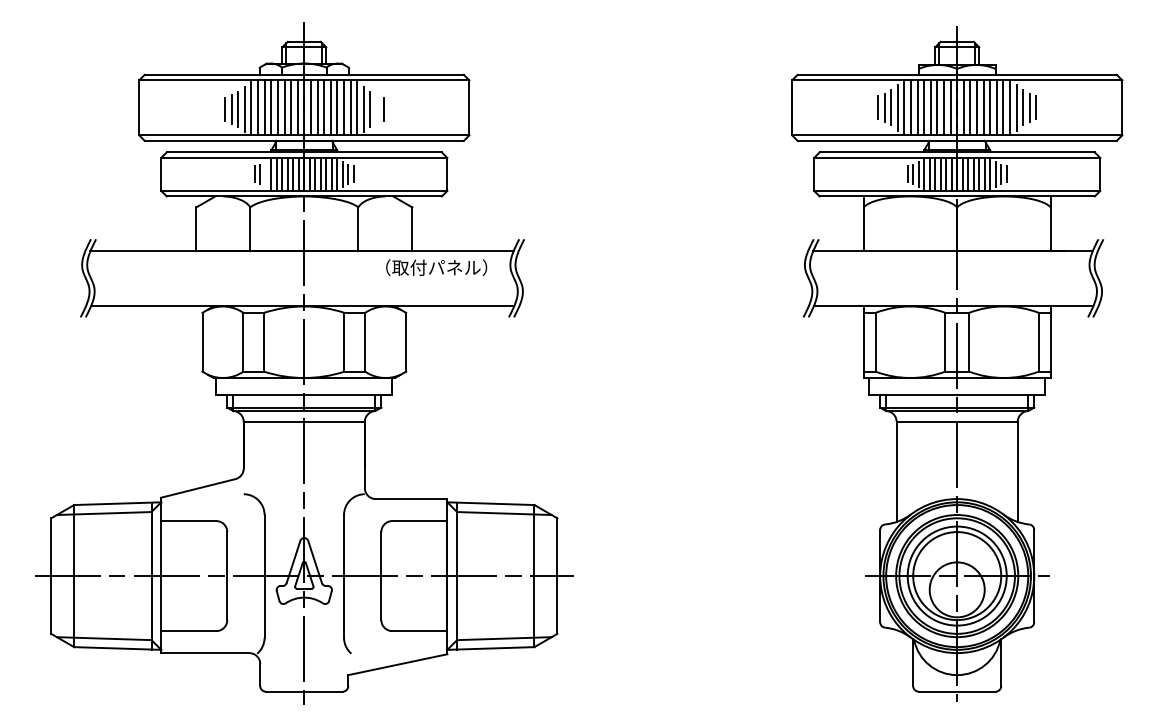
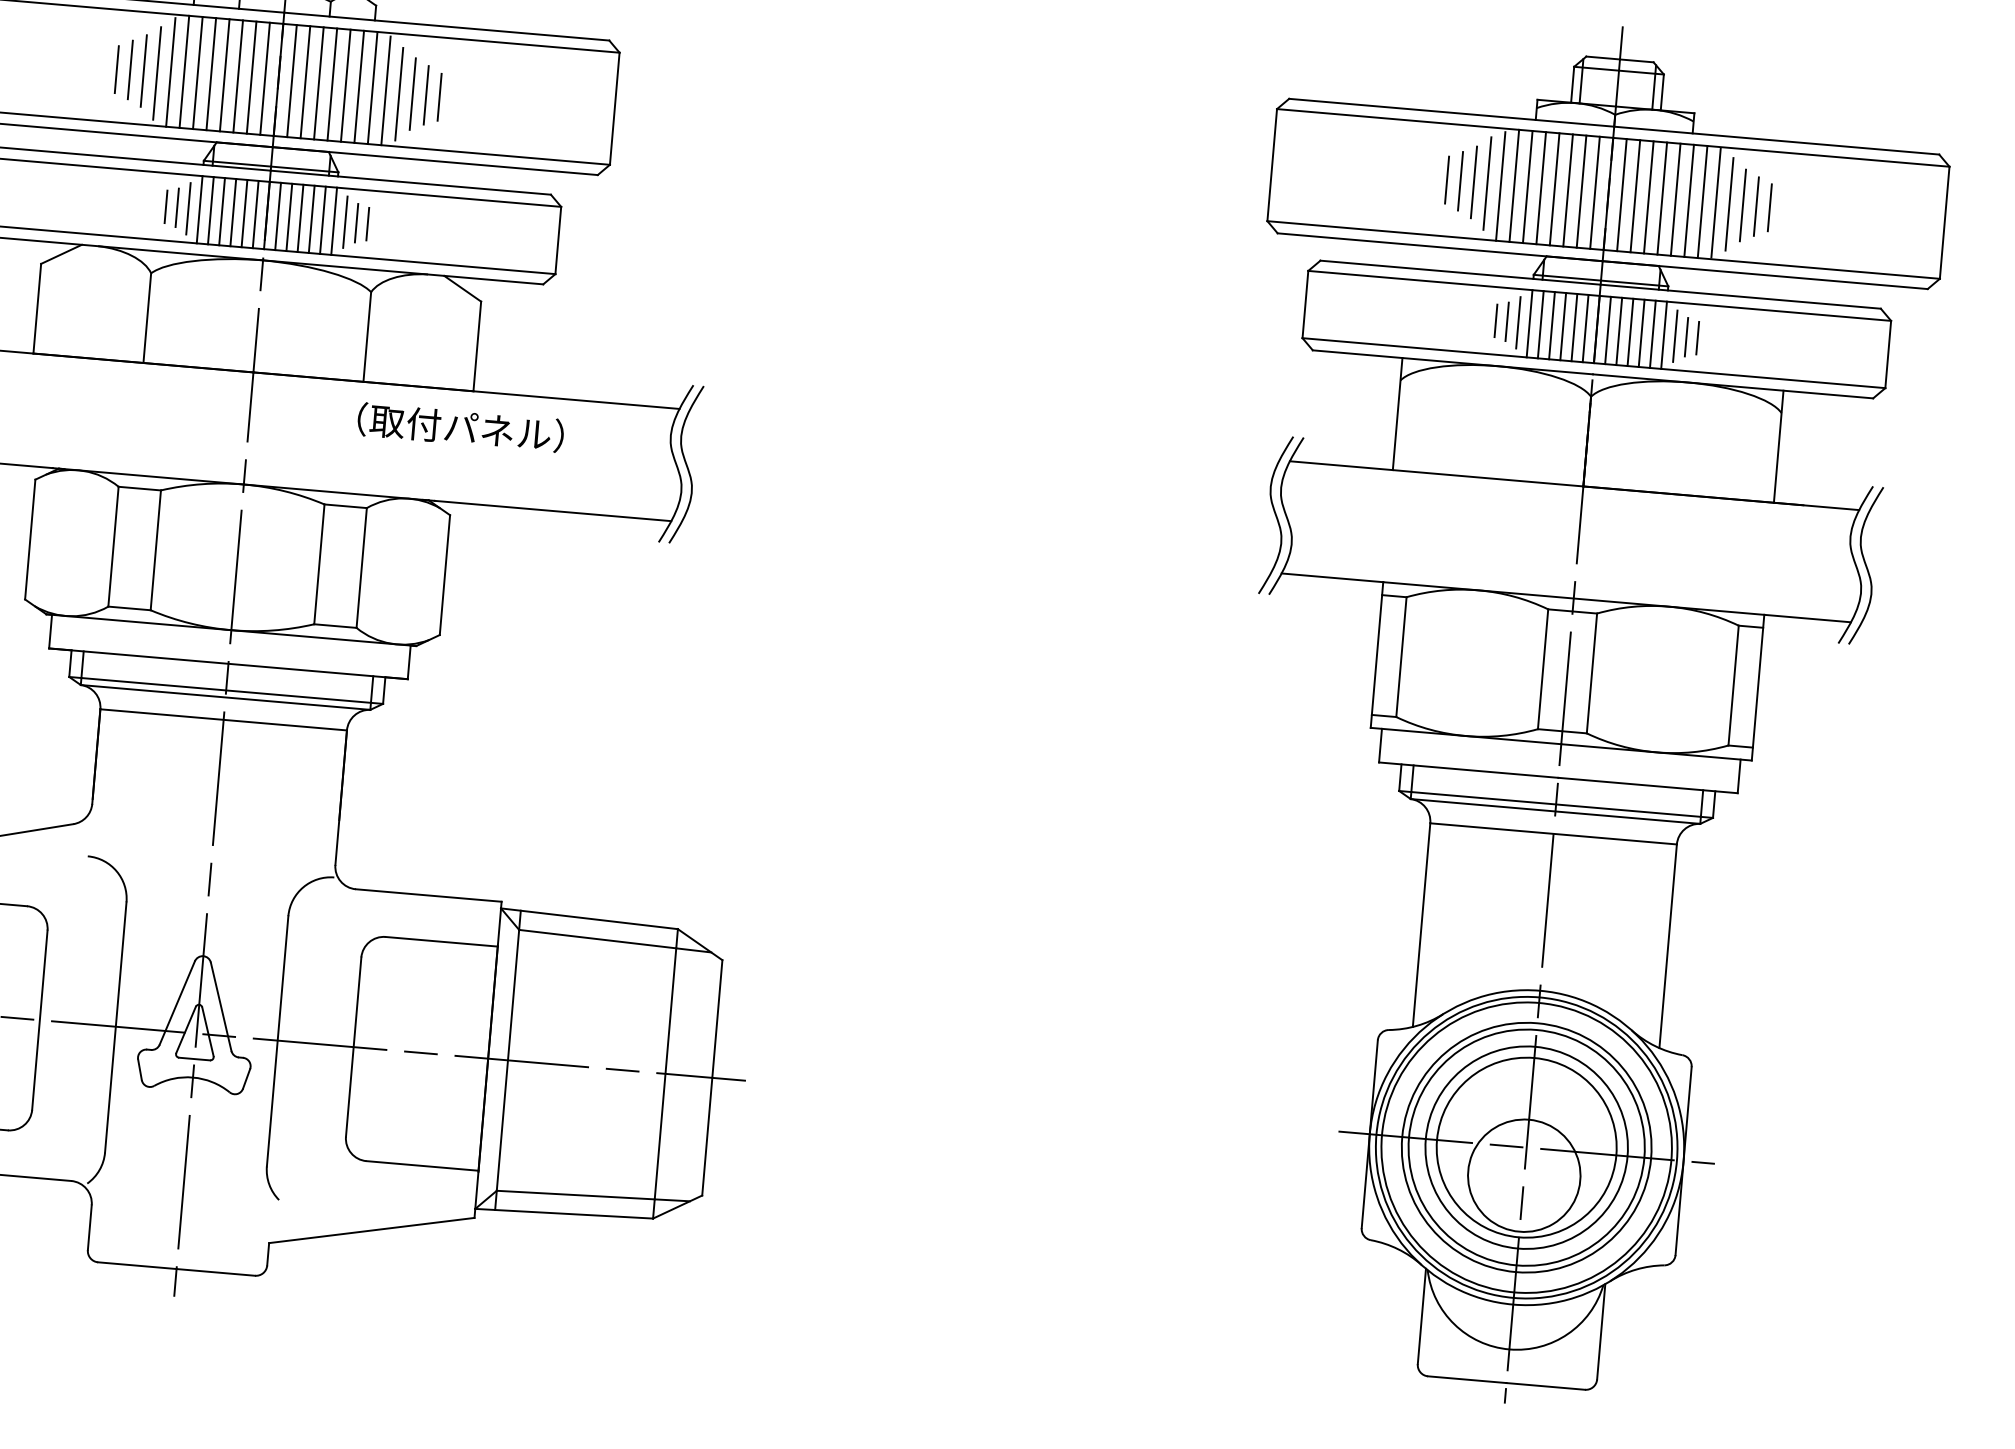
line: (376, 108) -> (425, 93), added
line: (265, 174) -> (187, 208), added
text: (436, 267) -> (460, 427), moved

